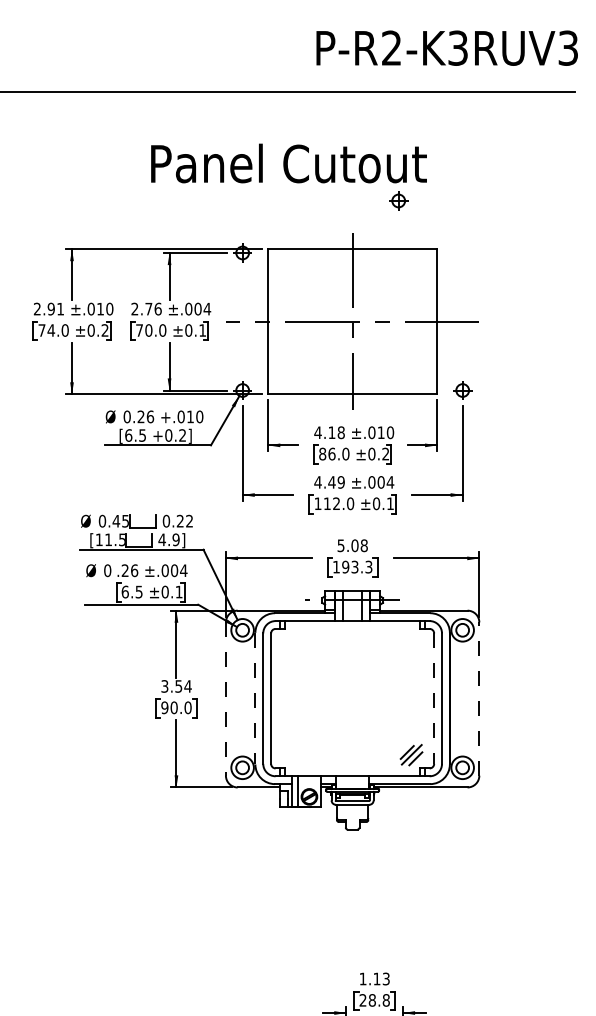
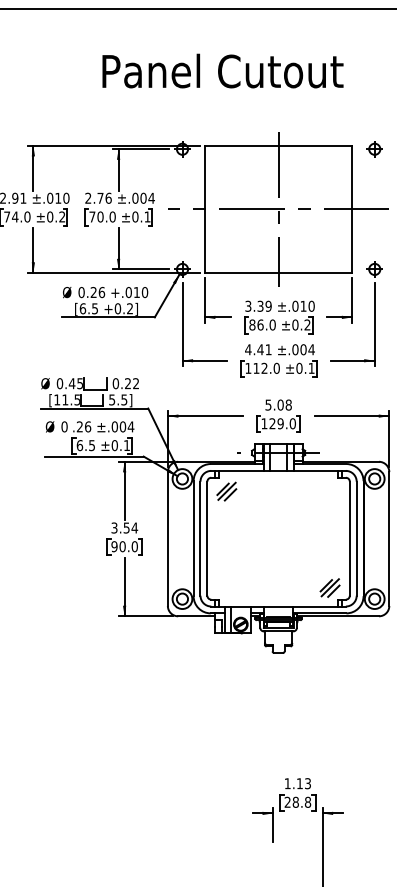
part: (398, 200) -> (374, 148), moved
text: (329, 432) -> (258, 306), 4.18 -> 3.39
text: (340, 482) -> (267, 349), 4.49 -> 4.41
text: (168, 539) -> (117, 399), 4.9] -> 5.5]
text: (357, 566) -> (282, 423), 193.3 -> 129.0
part: (293, 644) -> (226, 491), added
line: (255, 698) -> (193, 538), dashed -> solid
line: (225, 699) -> (167, 539), dashed -> solid
line: (434, 699) -> (350, 539), dashed -> solid
line: (479, 699) -> (389, 539), dashed -> solid

